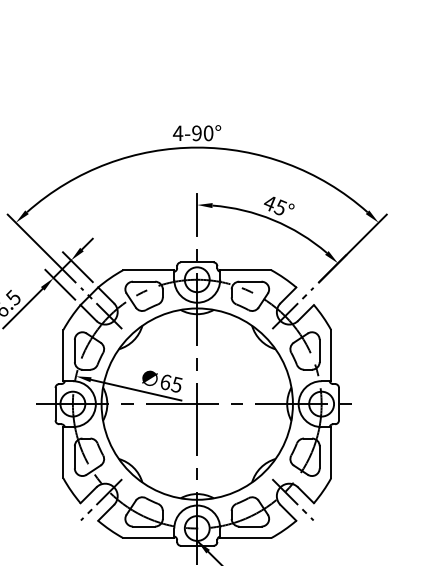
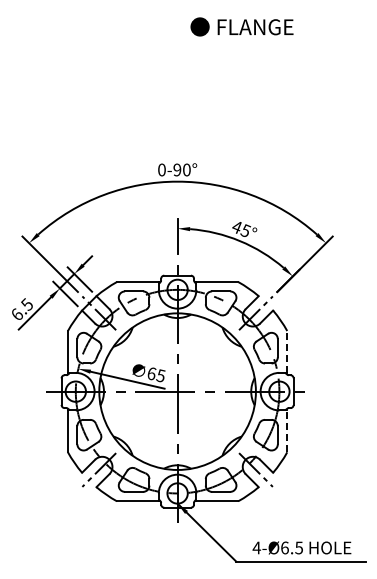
text: (177, 132) -> (161, 169), 4-90° -> 0-90°
line: (331, 355) -> (287, 351), solid -> dashed
line: (331, 452) -> (287, 431), solid -> dashed

